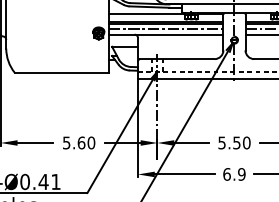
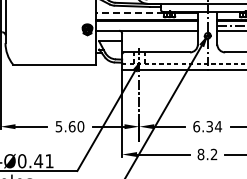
line: (146, 14) -> (129, 12), solid -> dashed
line: (165, 28) -> (146, 25), removed
text: (234, 142) -> (207, 126), 5.50 -> 6.34
text: (234, 174) -> (207, 154), 6.9 -> 8.2

